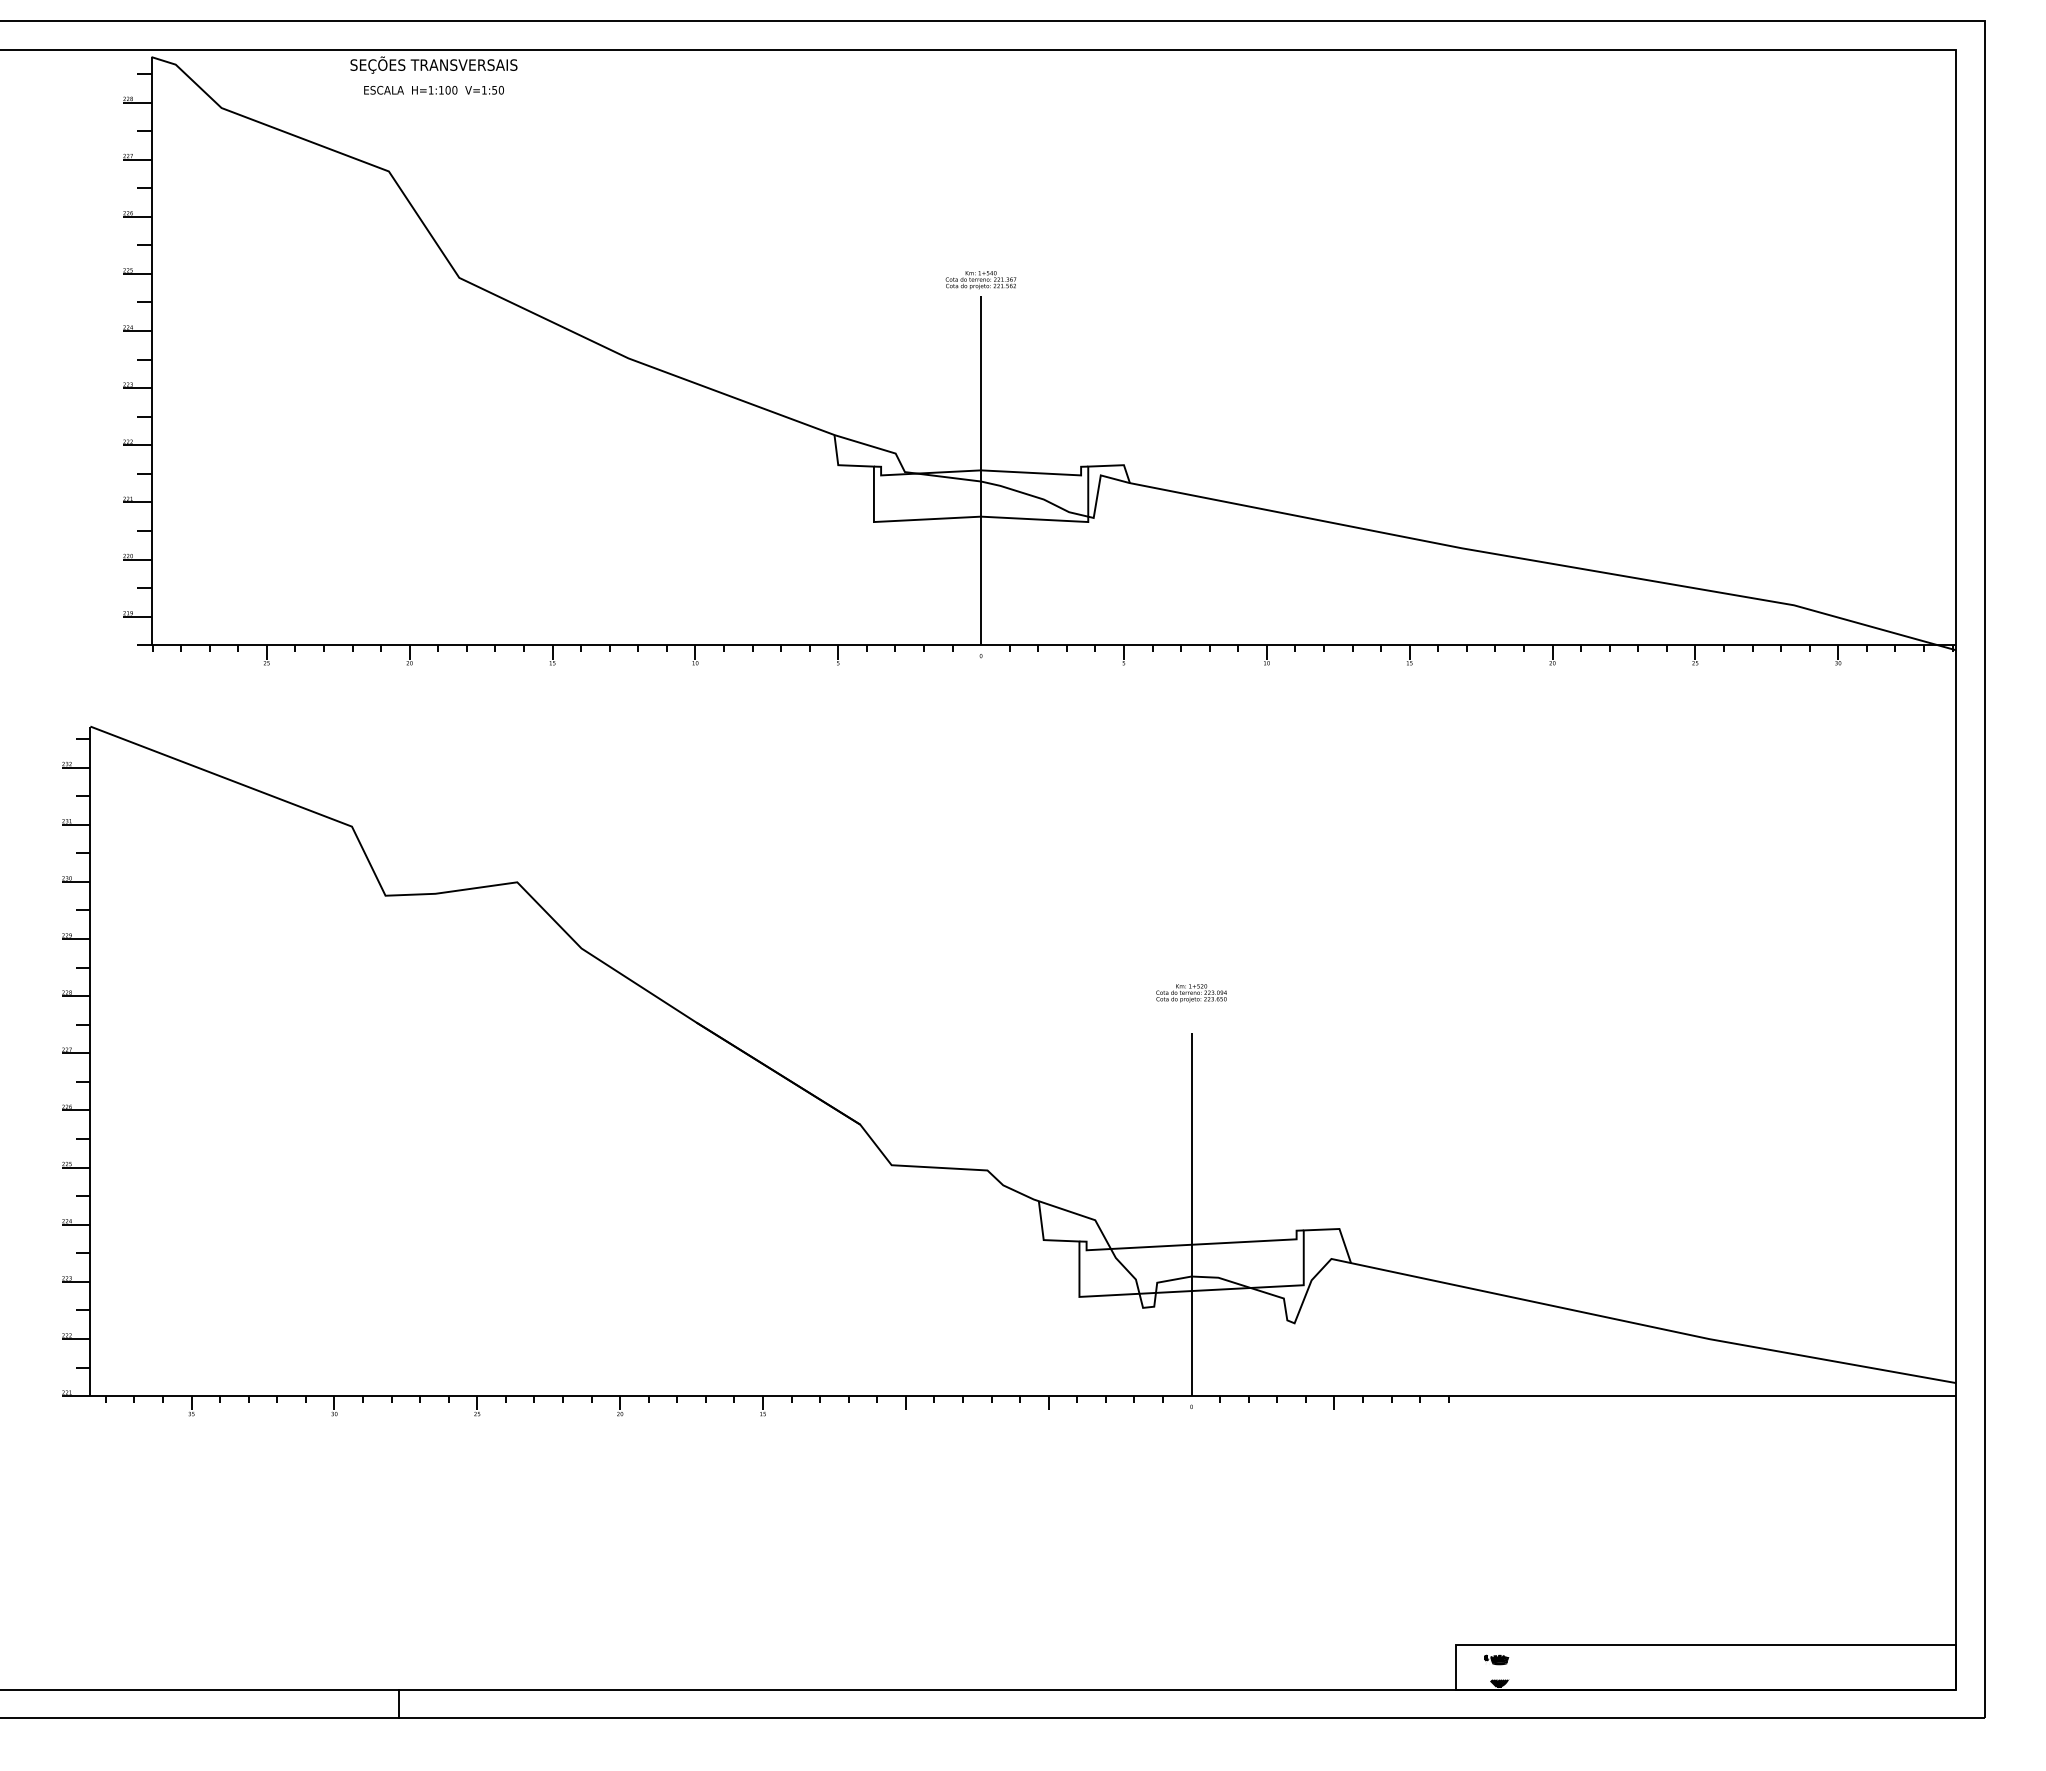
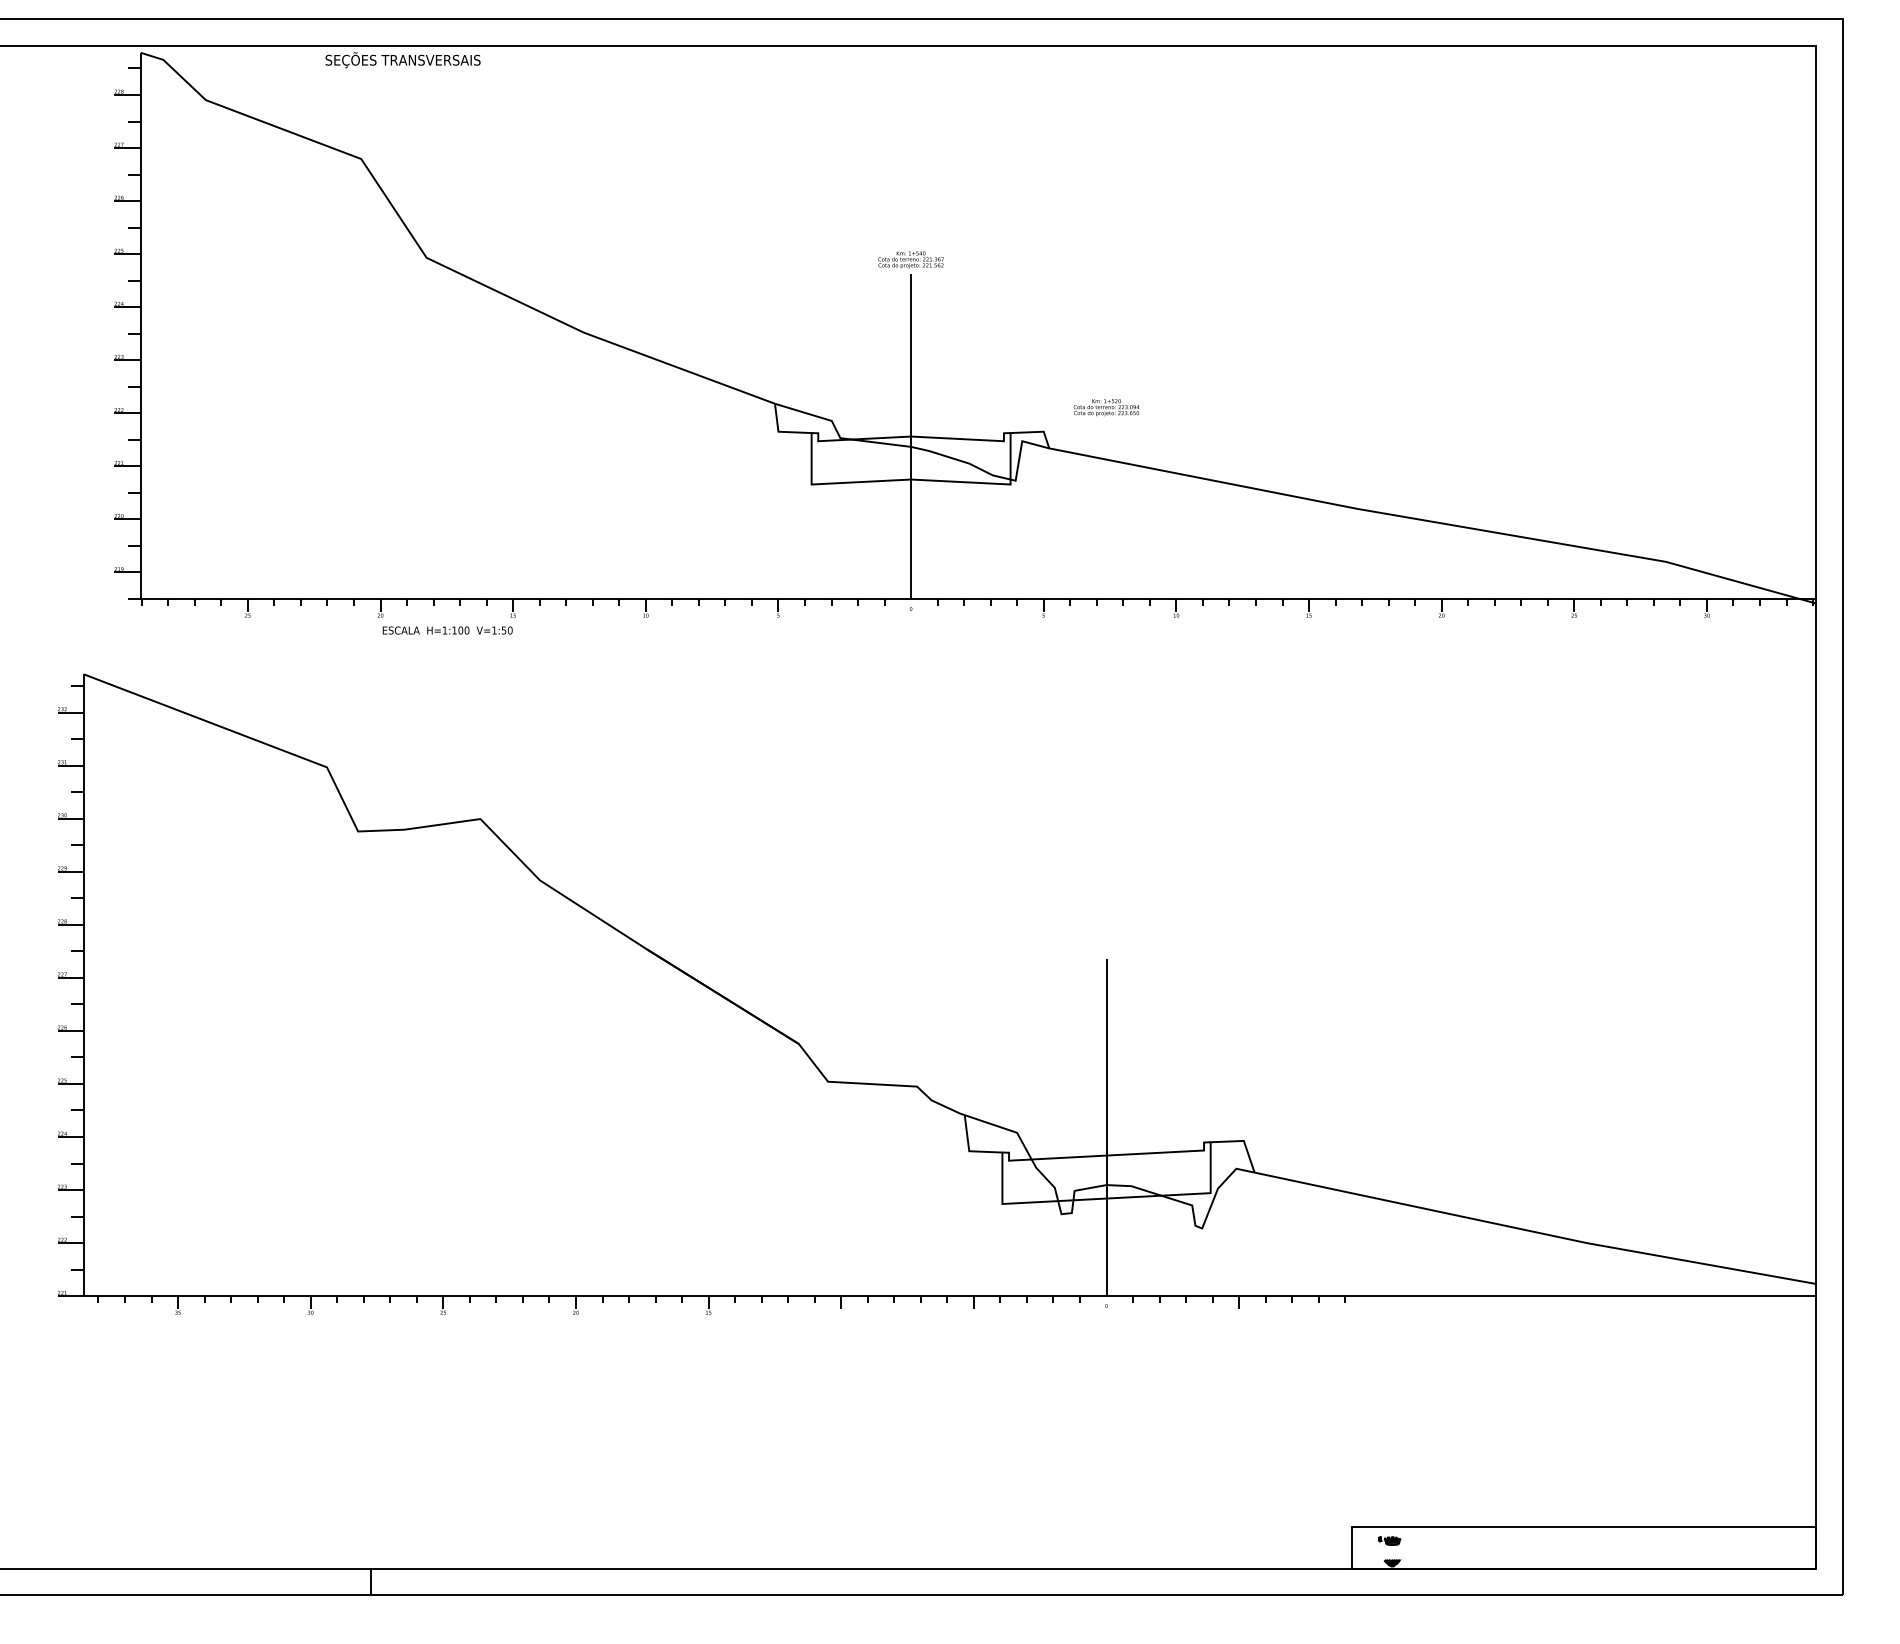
text: (433, 90) -> (447, 630), moved
text: (1191, 993) -> (1106, 407), moved

